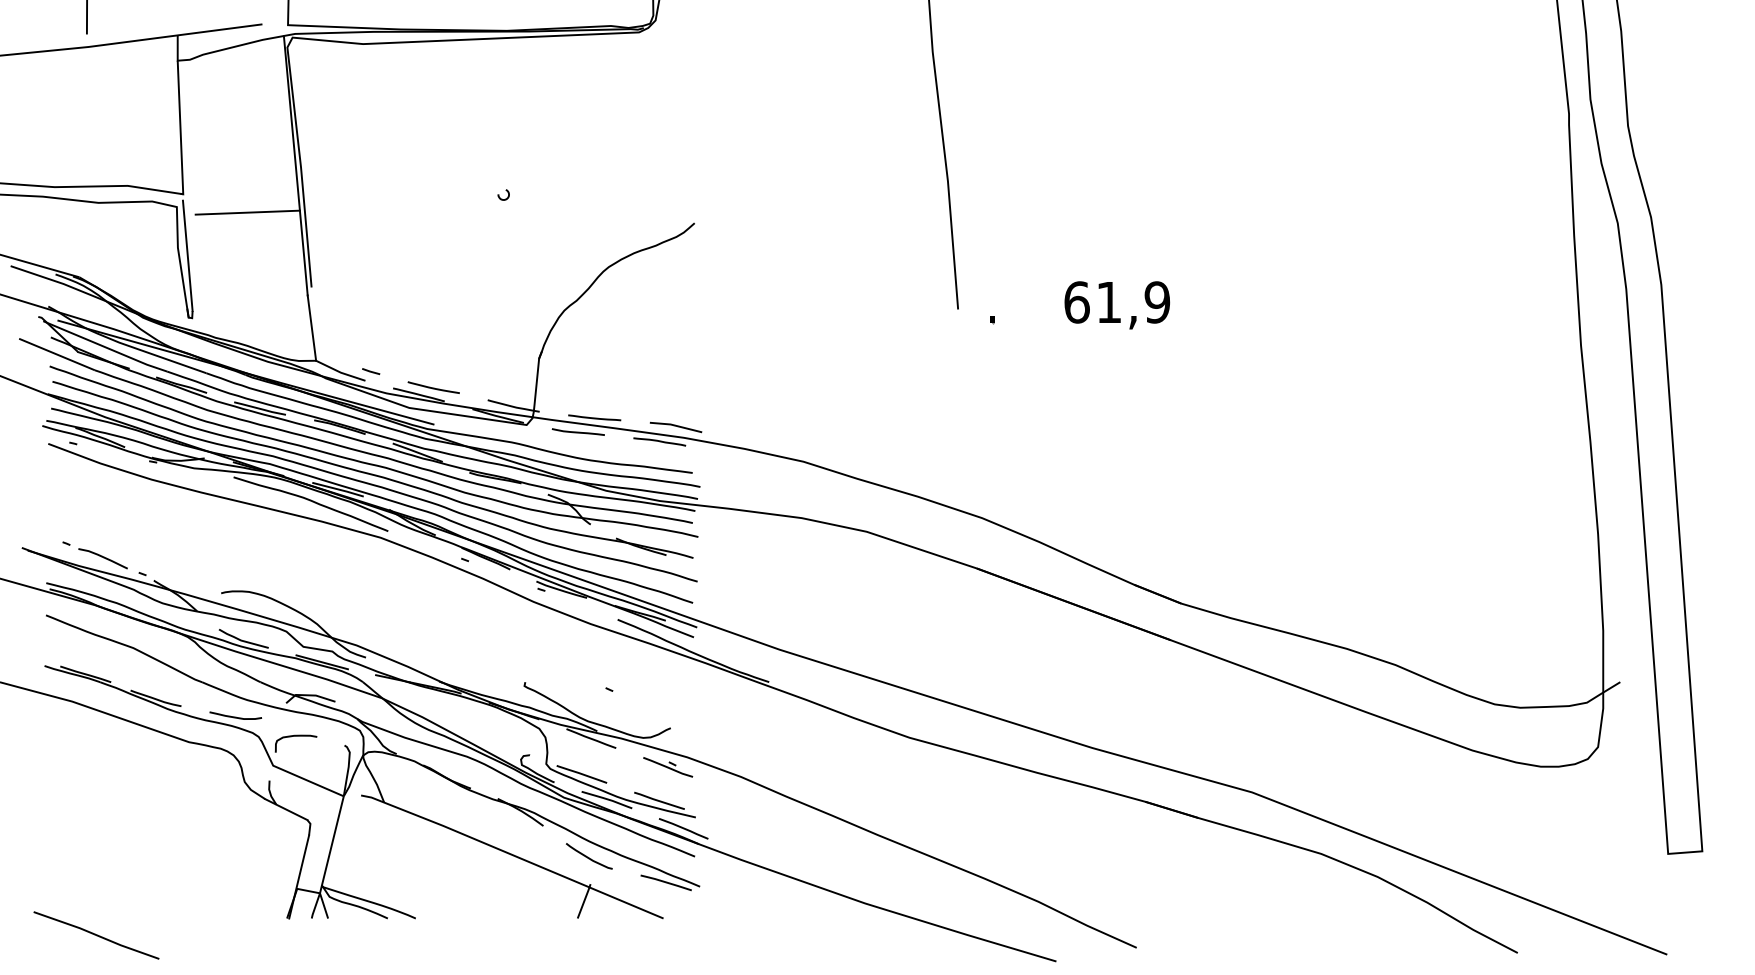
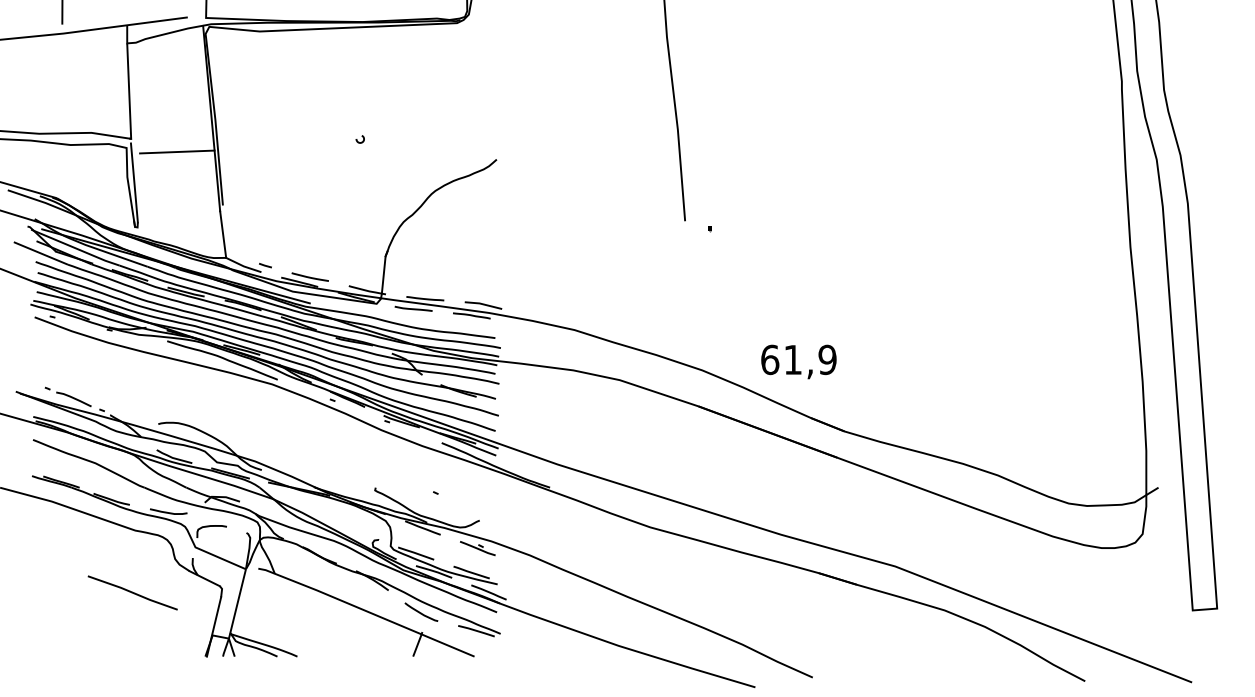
text: (1116, 305) -> (798, 362), moved
line: (96, 935) -> (132, 592), moved

